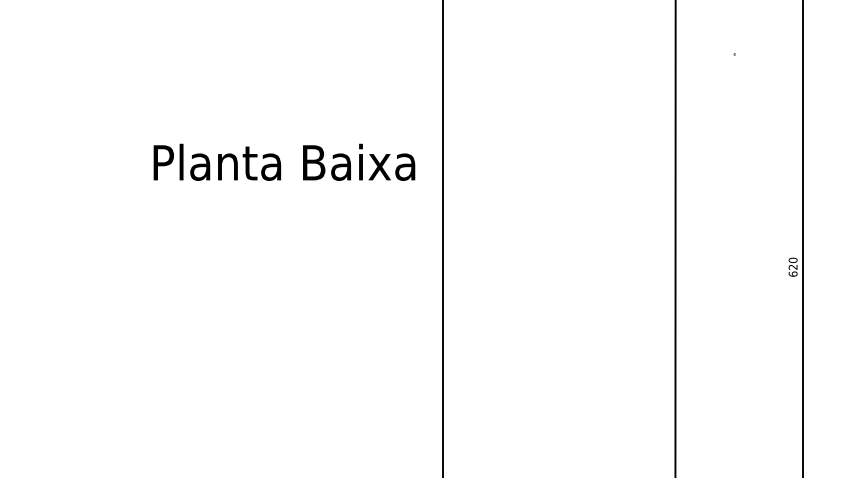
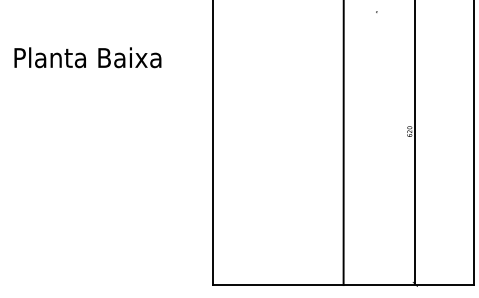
text: (283, 161) -> (87, 57), moved

